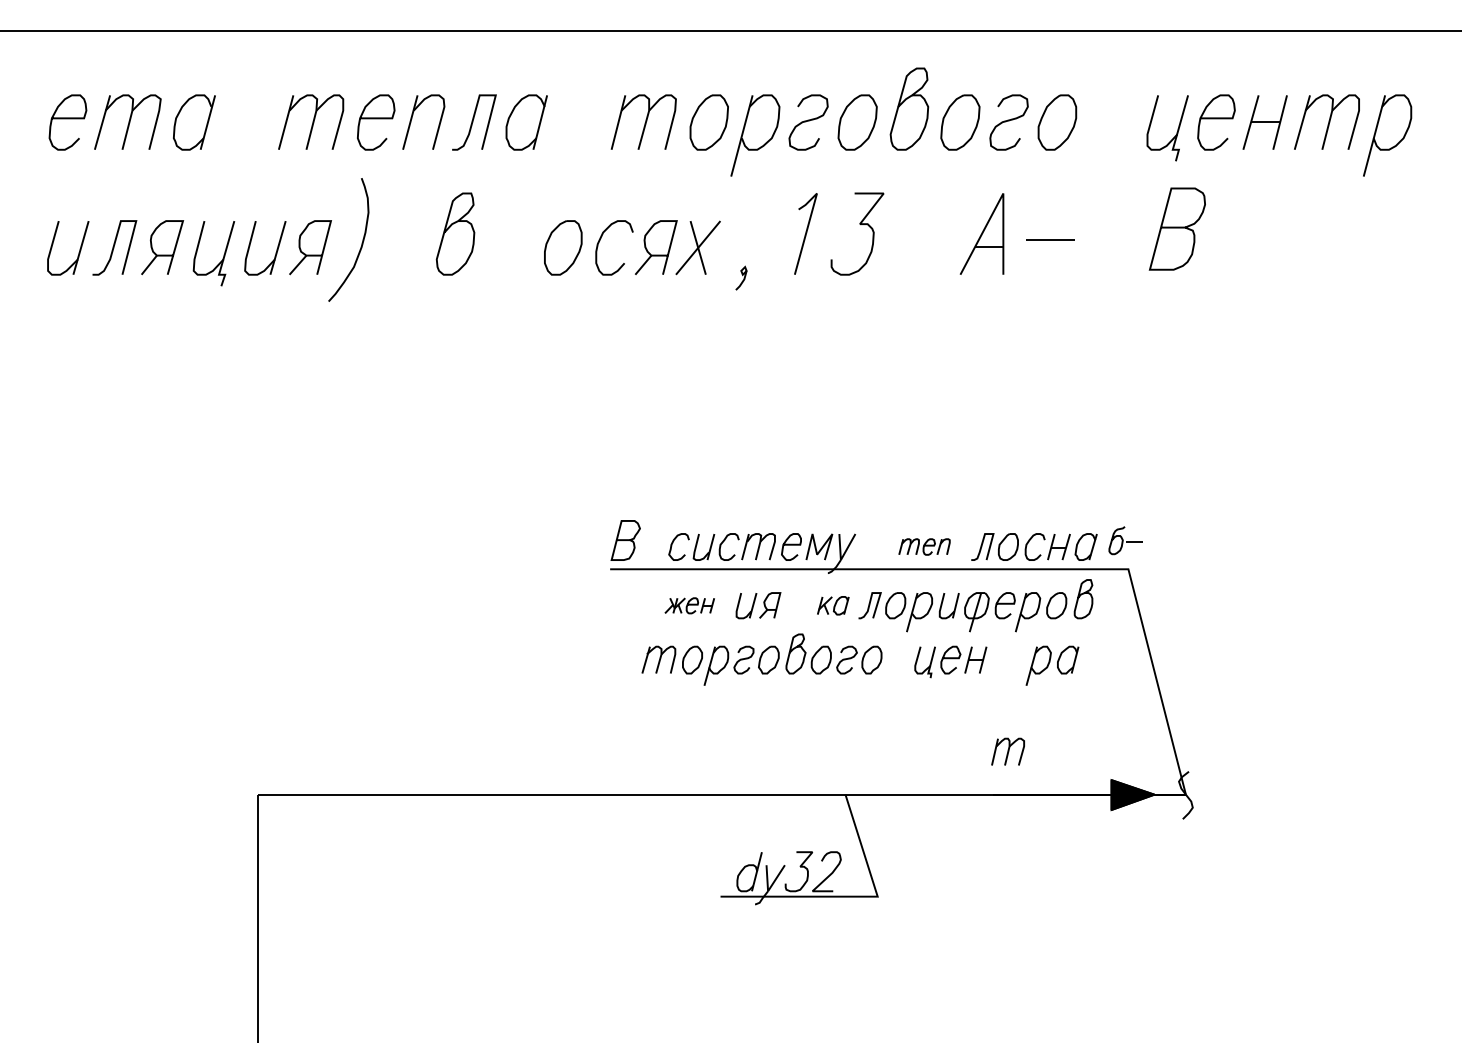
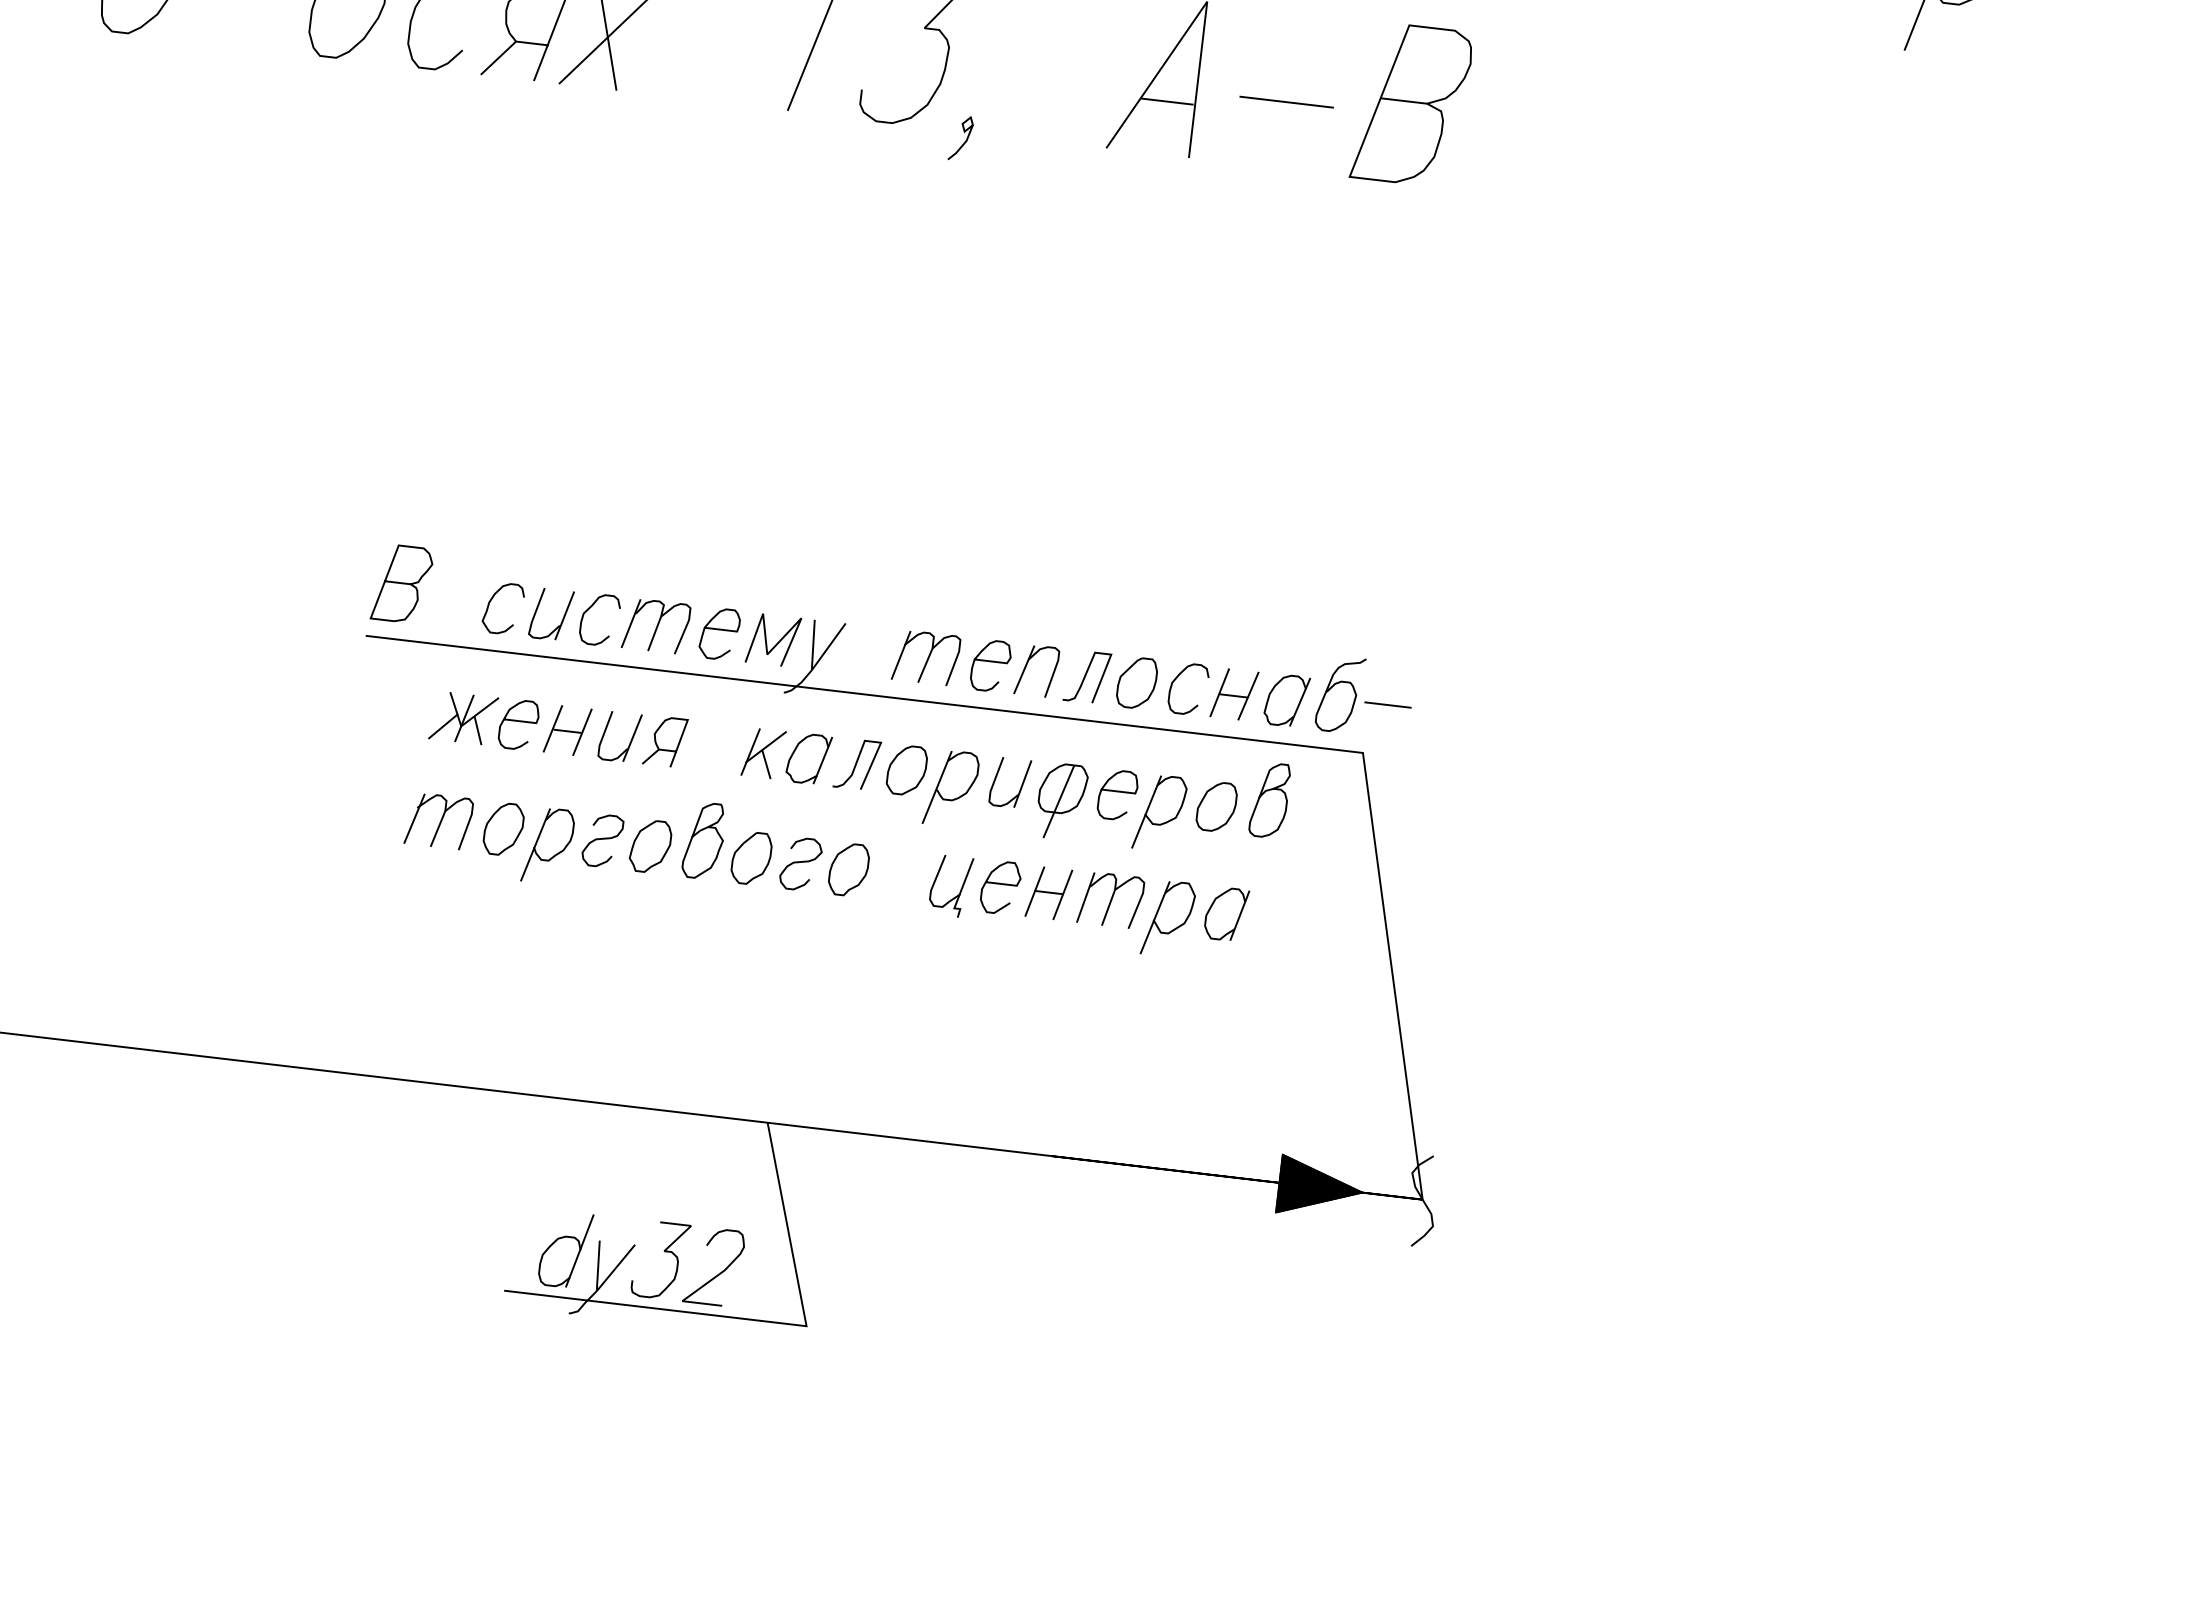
curve: (1176, 228) -> (1410, 103), moved
curve: (742, 276) -> (963, 134), moved
part: (1125, 540) -> (1363, 696), size x1.43
part: (924, 546) -> (975, 663), size x1.67
part: (689, 605) -> (510, 723), size x1.67
part: (833, 605) -> (787, 755), size x1.43
part: (1007, 751) -> (1109, 899), moved

